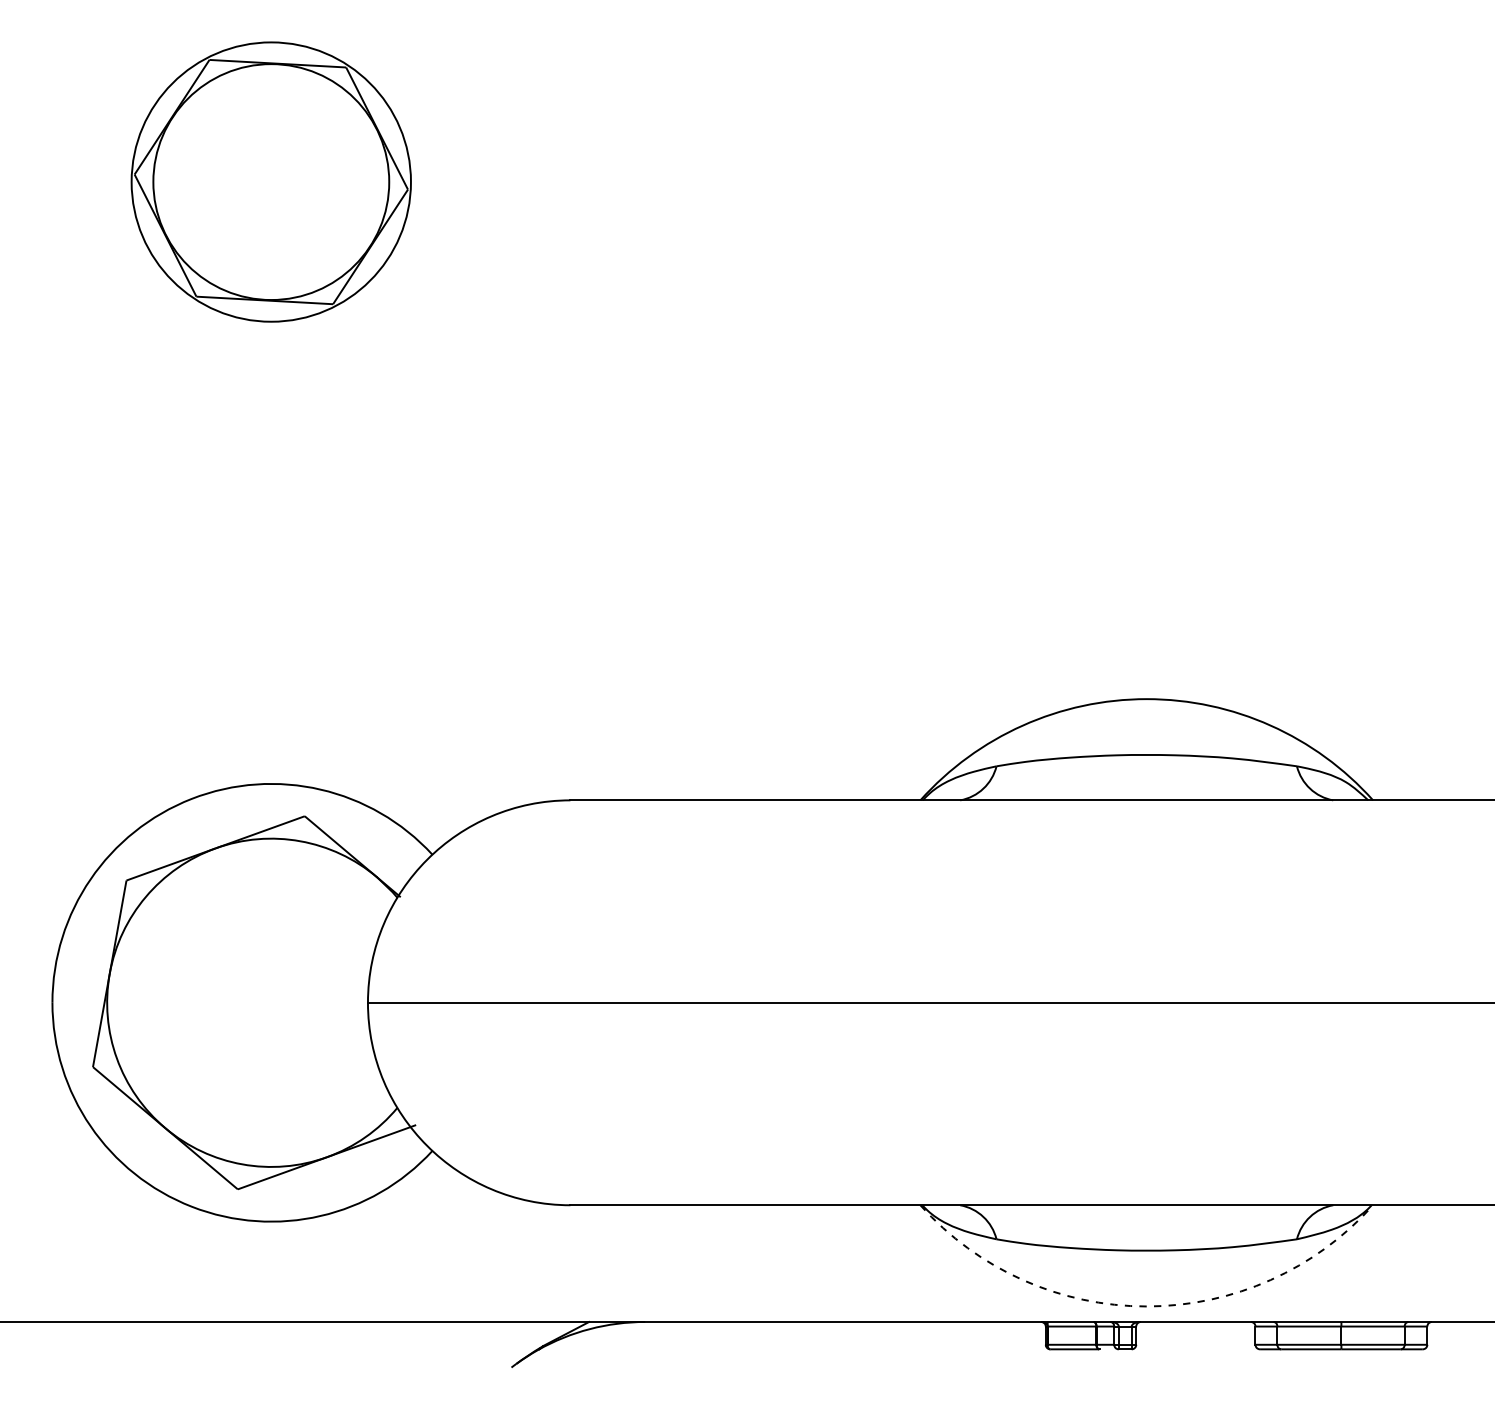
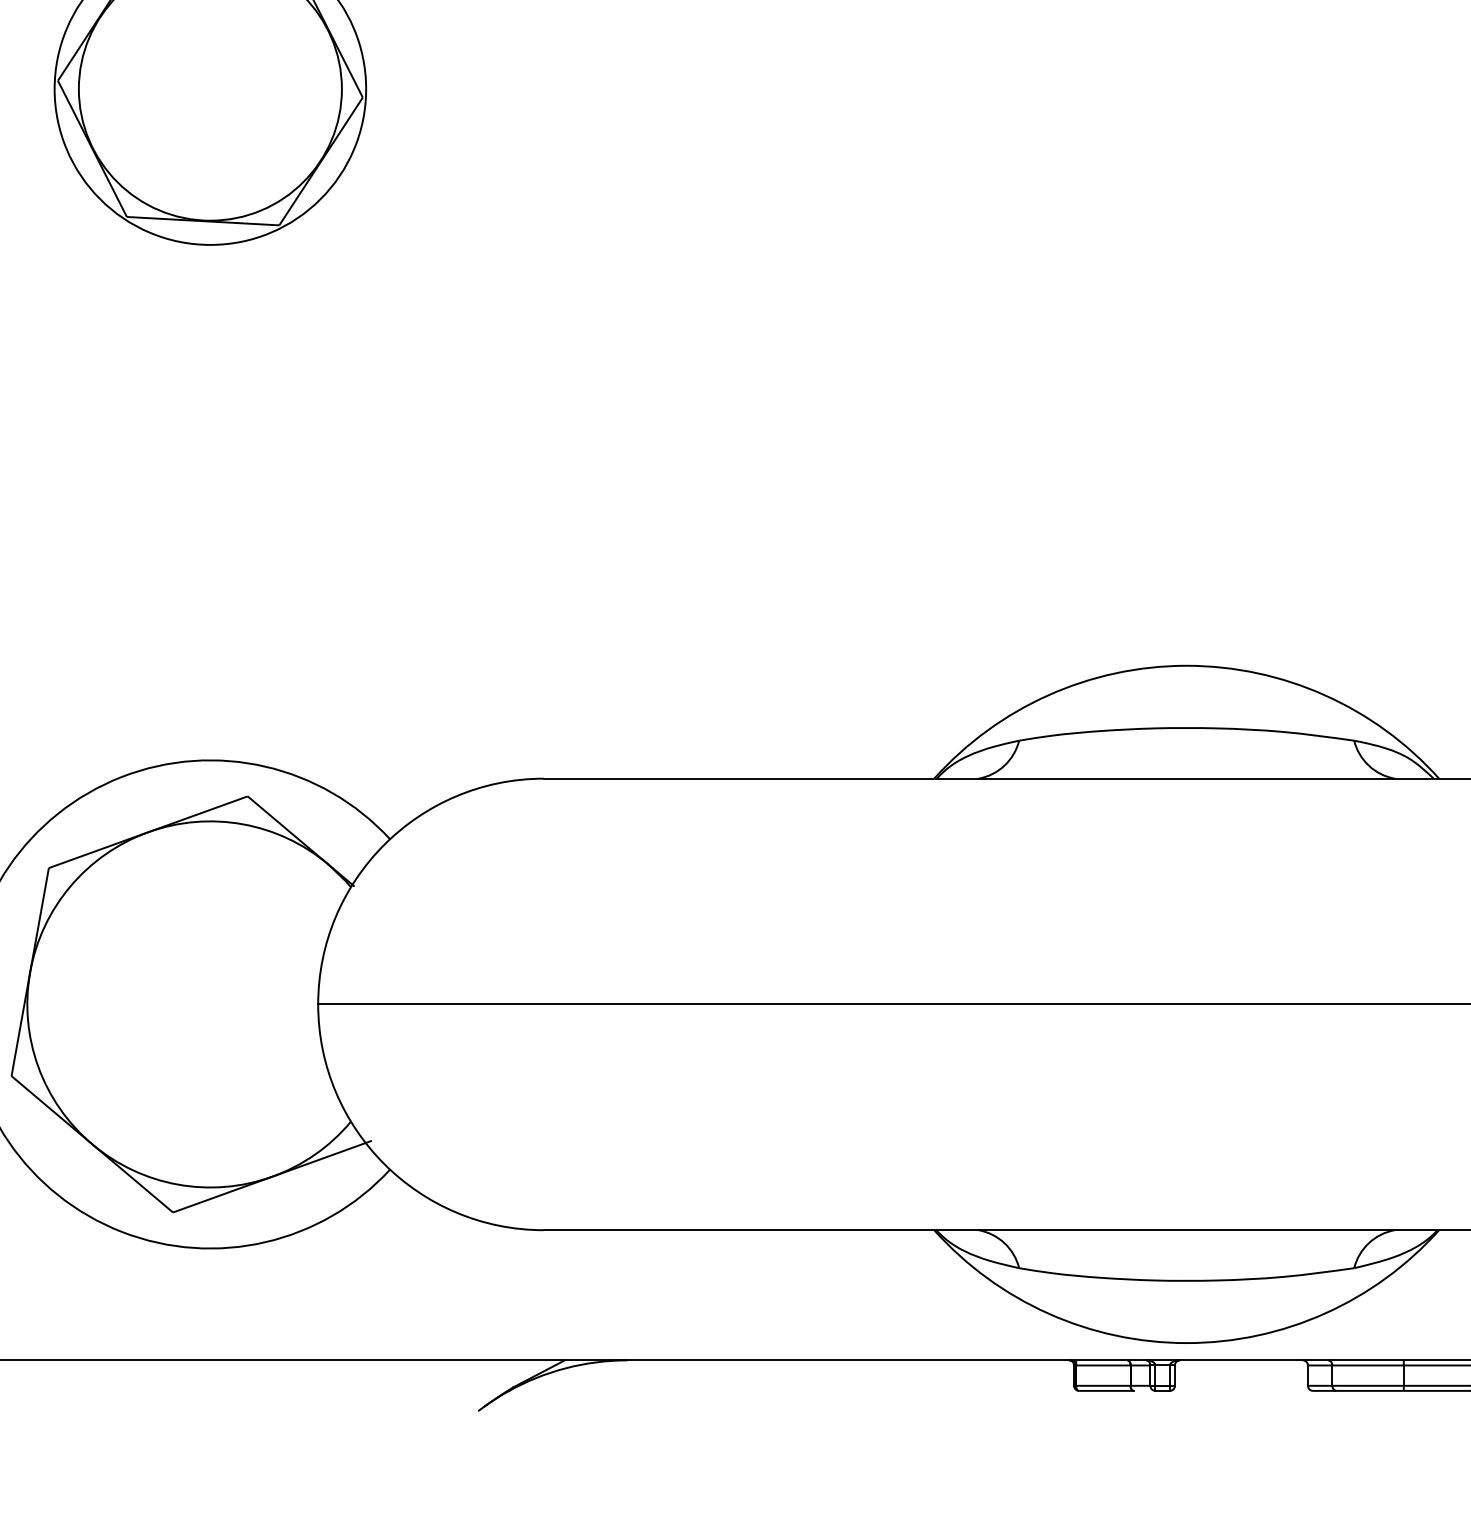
arc: (1146, 1306) -> (1186, 1343), dashed -> solid

